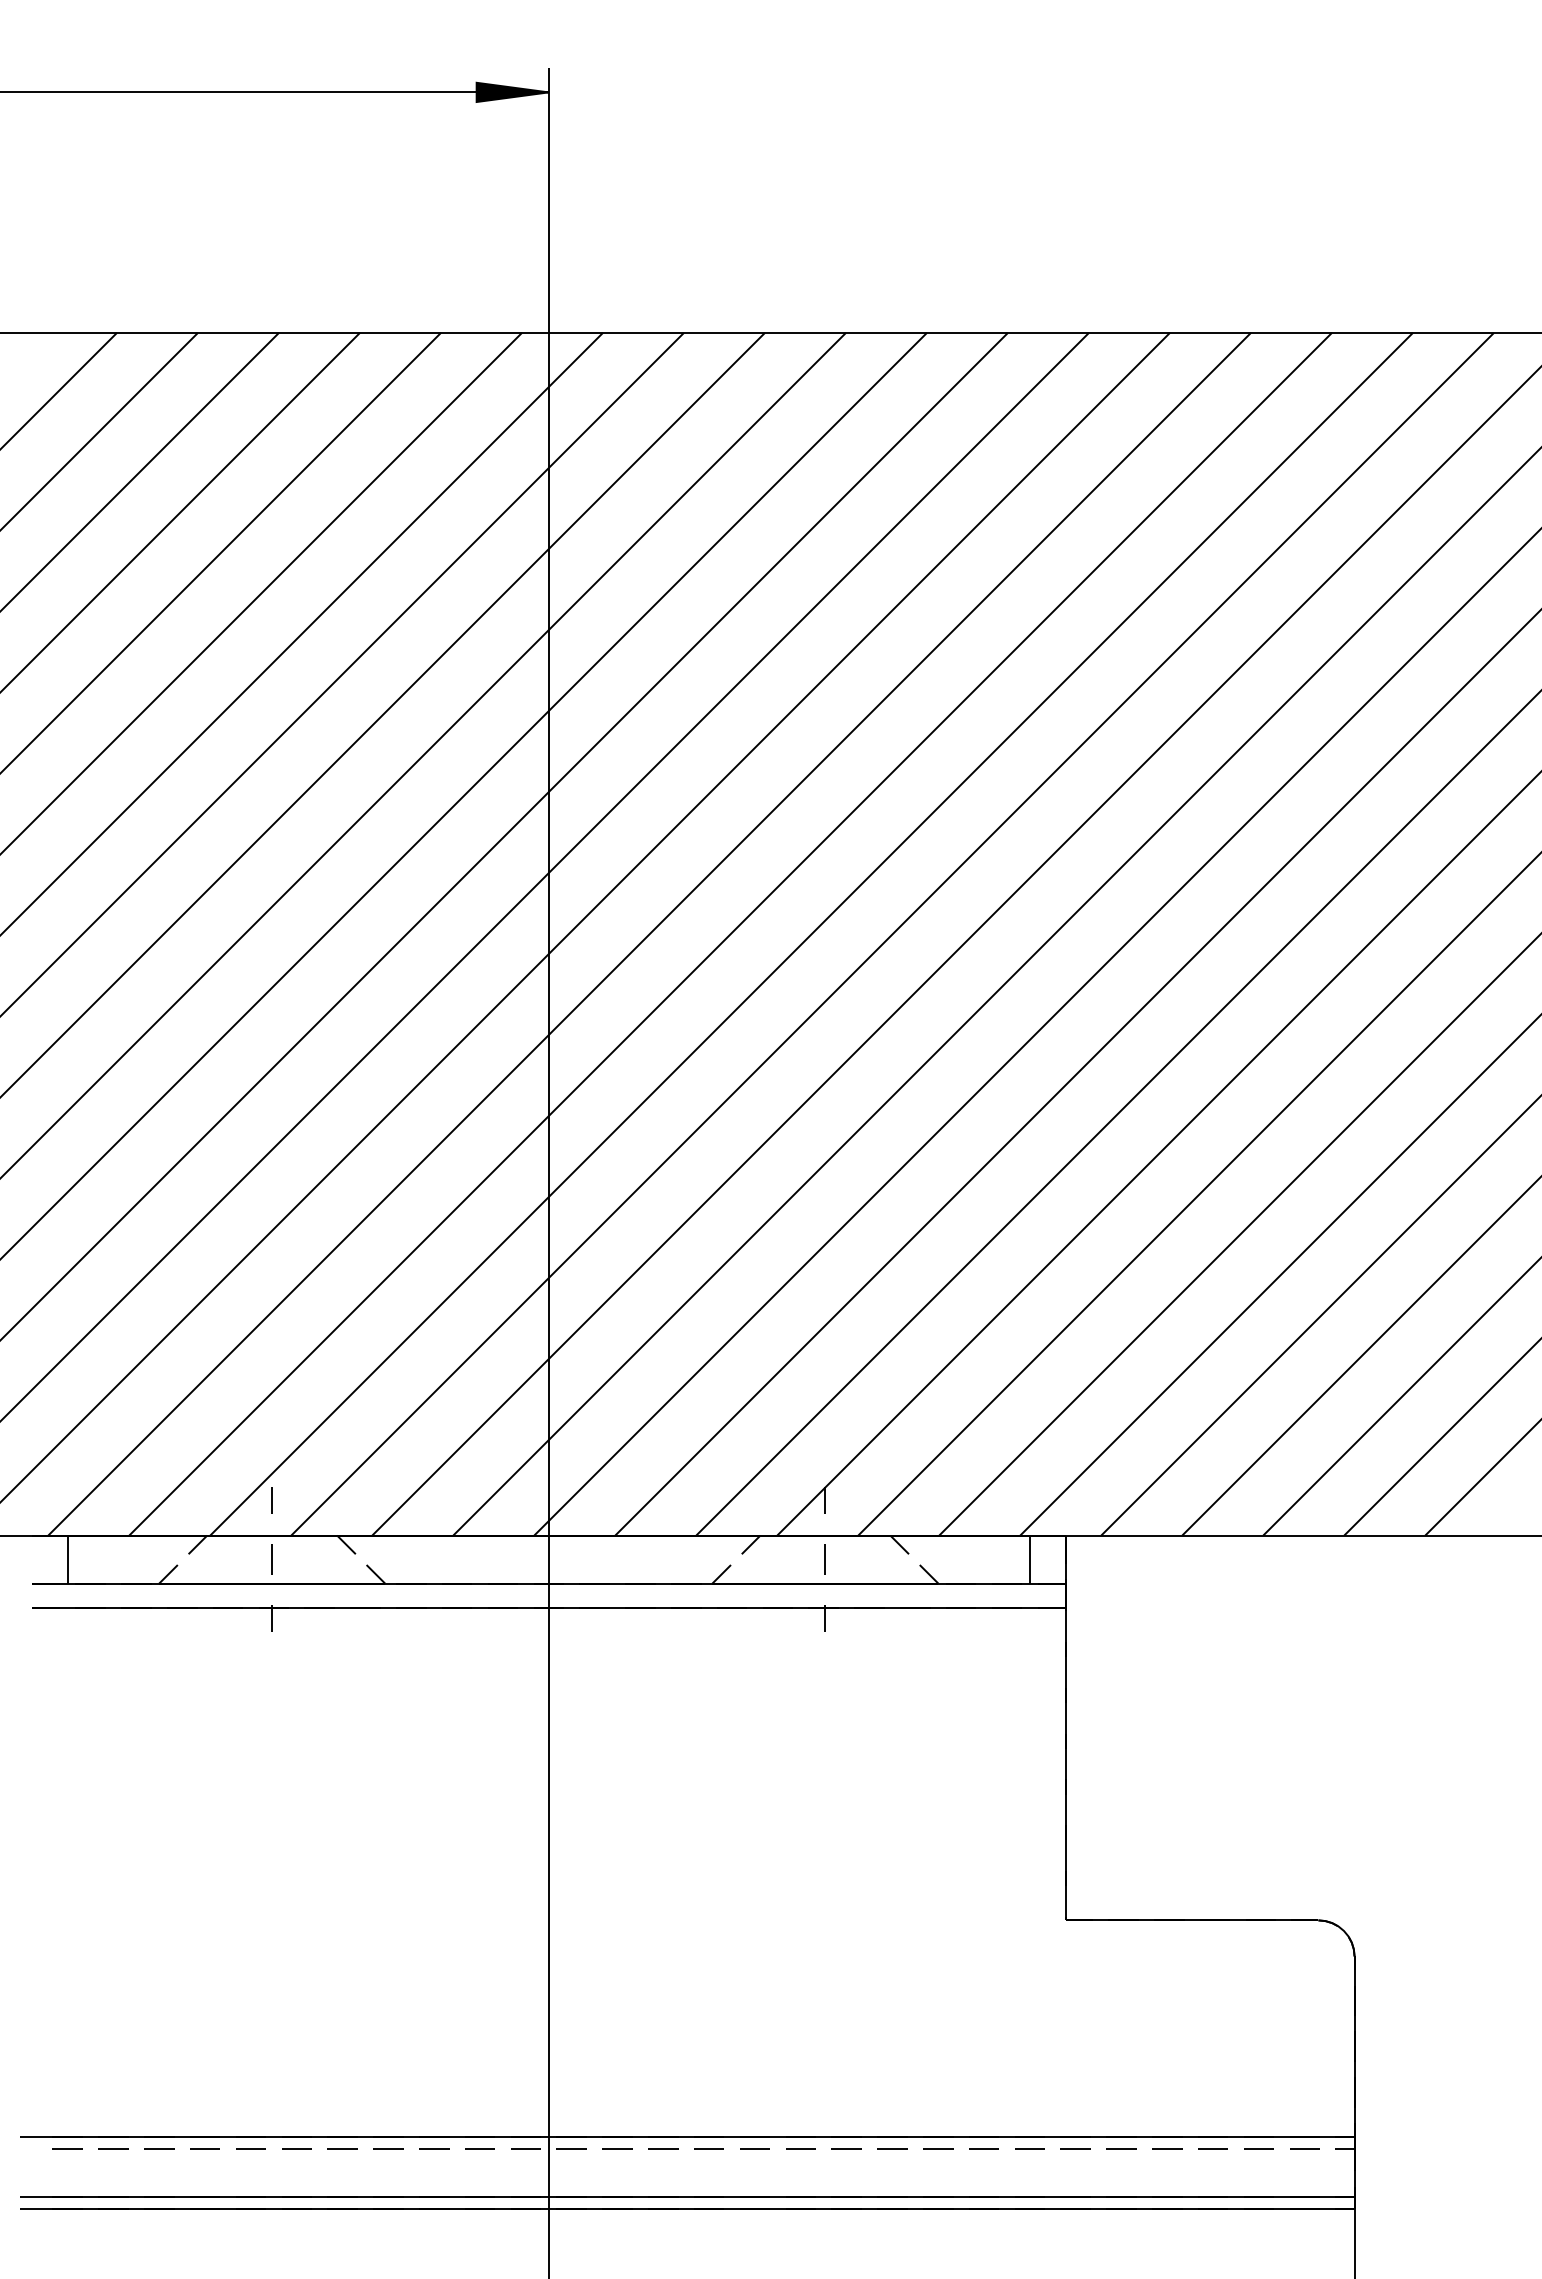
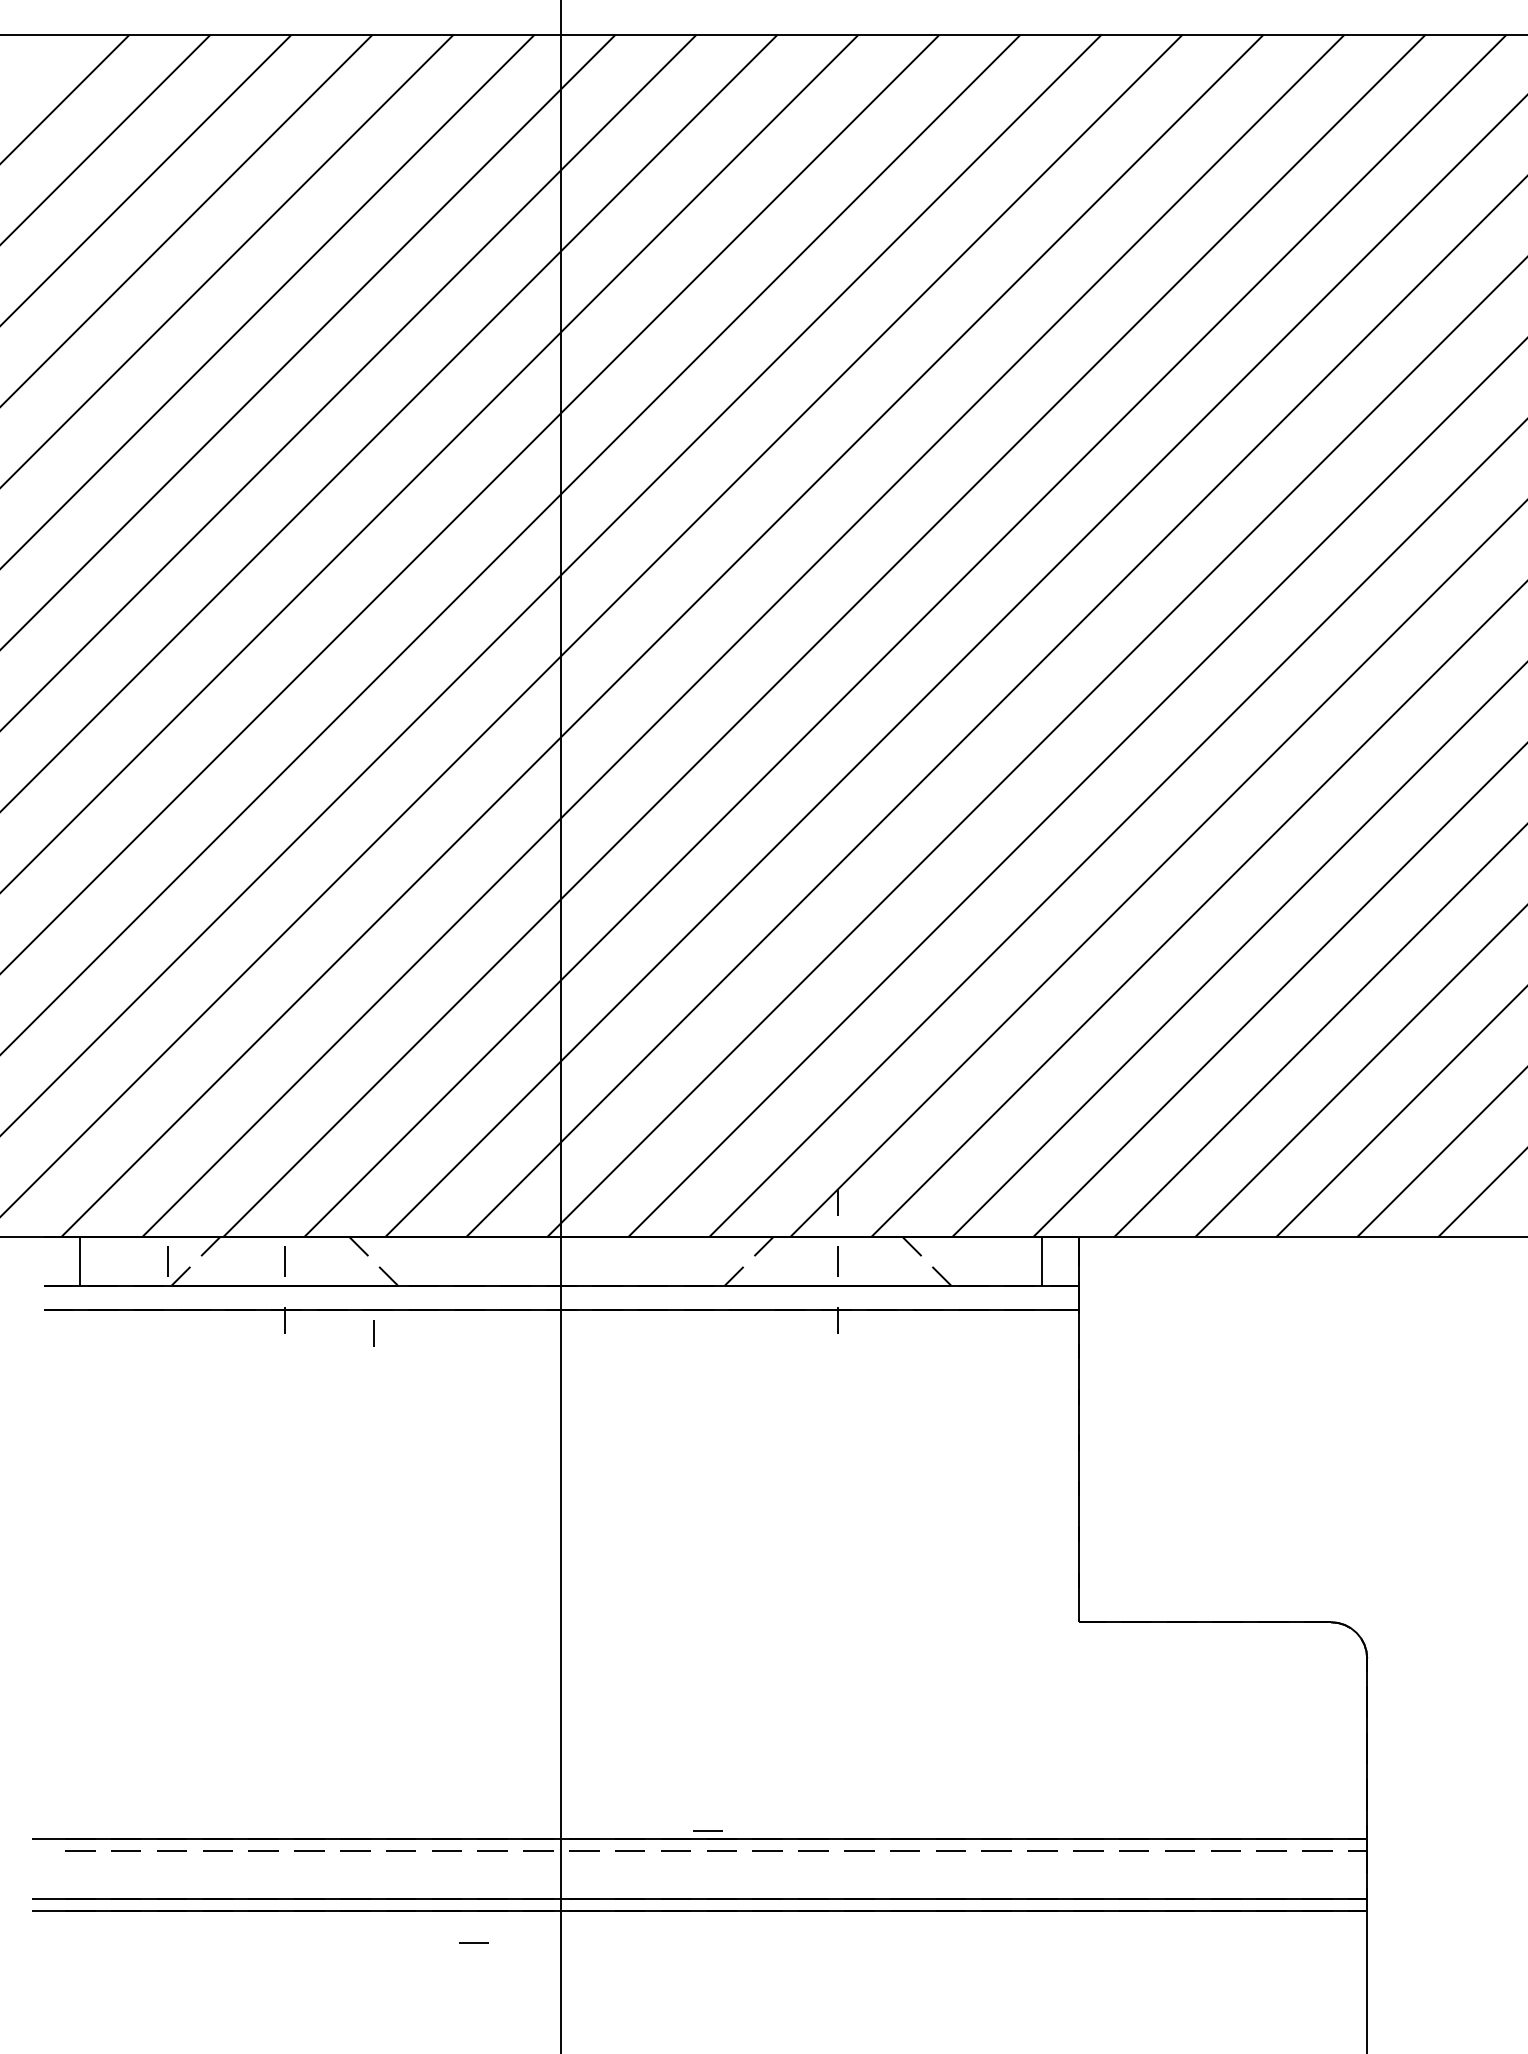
line: (271, 1500) -> (373, 1333), moved
line: (154, 1559) -> (167, 1261), added
line: (694, 2128) -> (707, 1830), added
line: (461, 2240) -> (474, 1942), added

